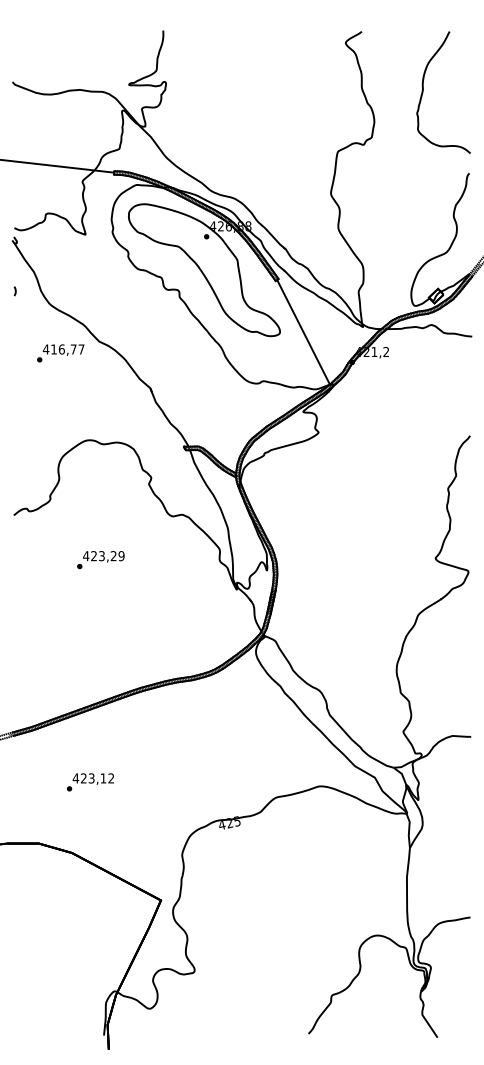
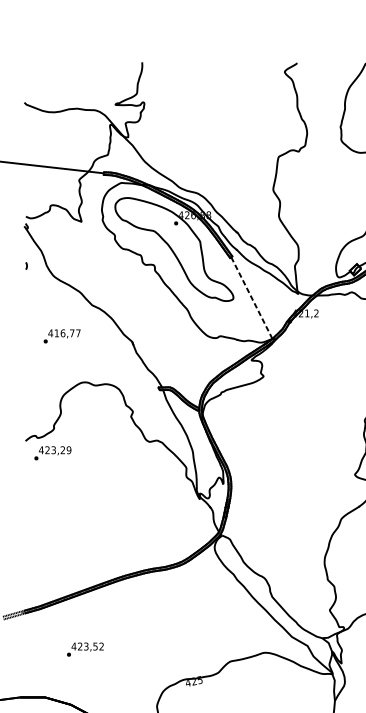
line: (303, 332) -> (251, 298), solid -> dashed
text: (60, 353) -> (61, 336), moved
text: (100, 560) -> (52, 453), moved
text: (103, 778) -> (95, 646), 423,12 -> 423,52

